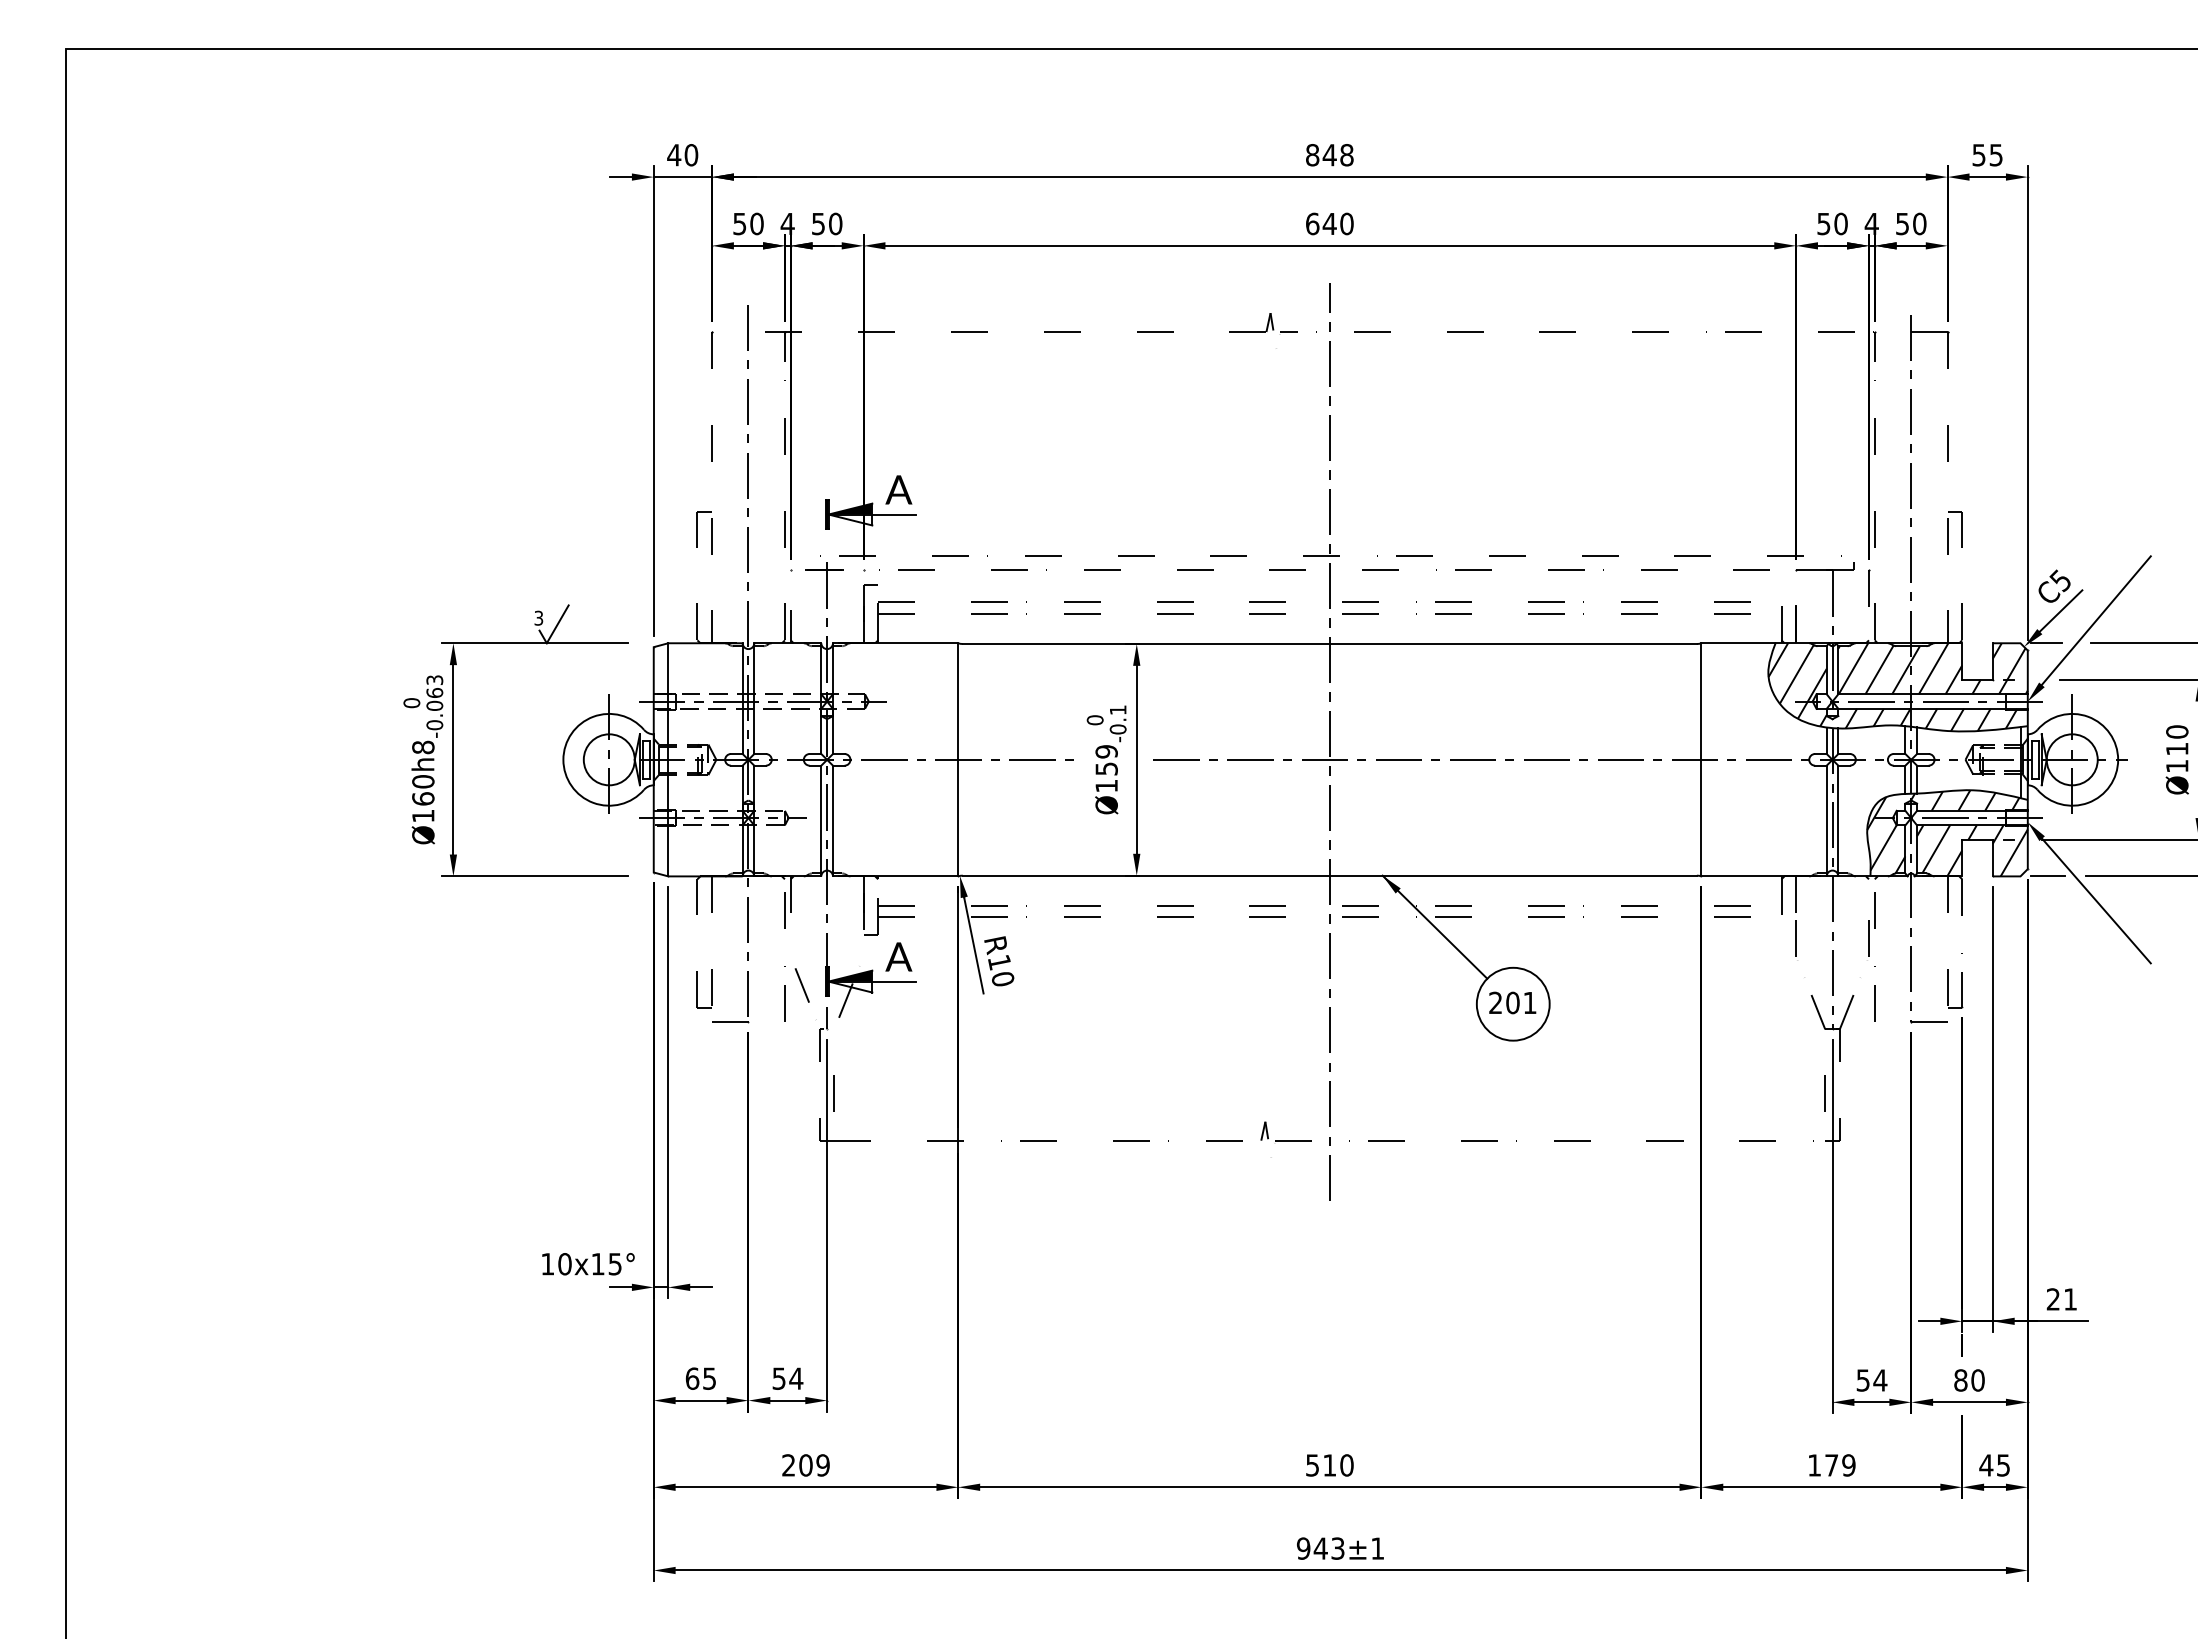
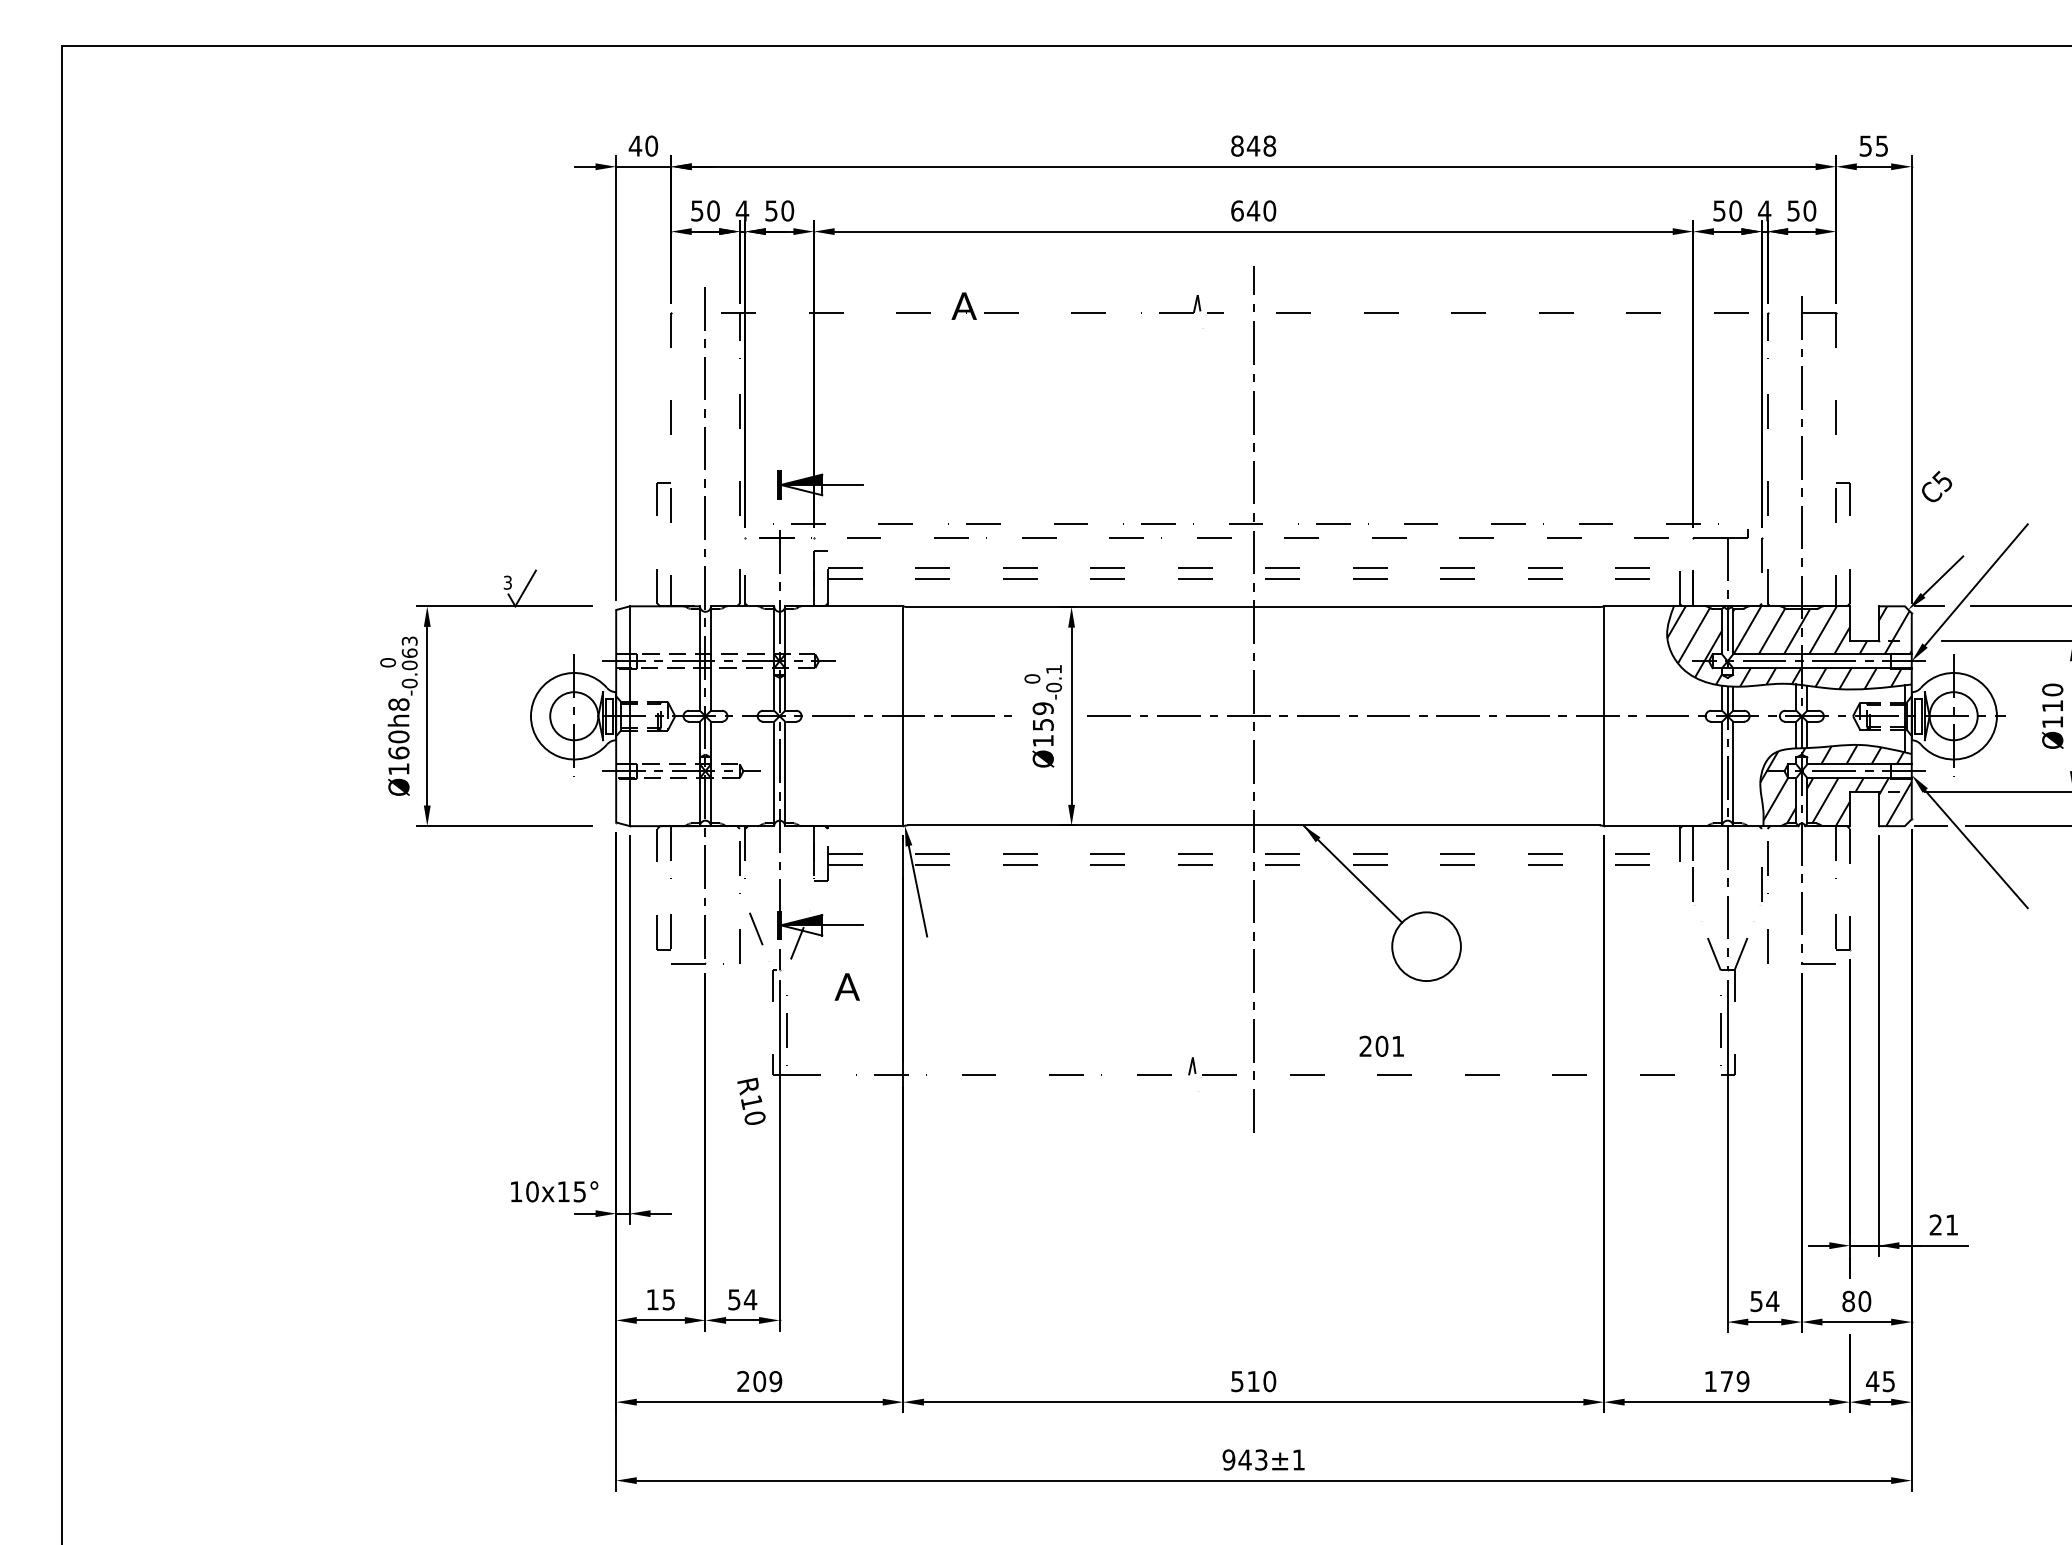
text: (898, 489) -> (963, 305), moved
text: (2054, 585) -> (1936, 485), moved
text: (898, 956) -> (846, 986), moved
text: (999, 961) -> (751, 1101), moved
text: (1512, 1002) -> (1381, 1045), moved
text: (692, 1378) -> (652, 1299), 65 -> 15

